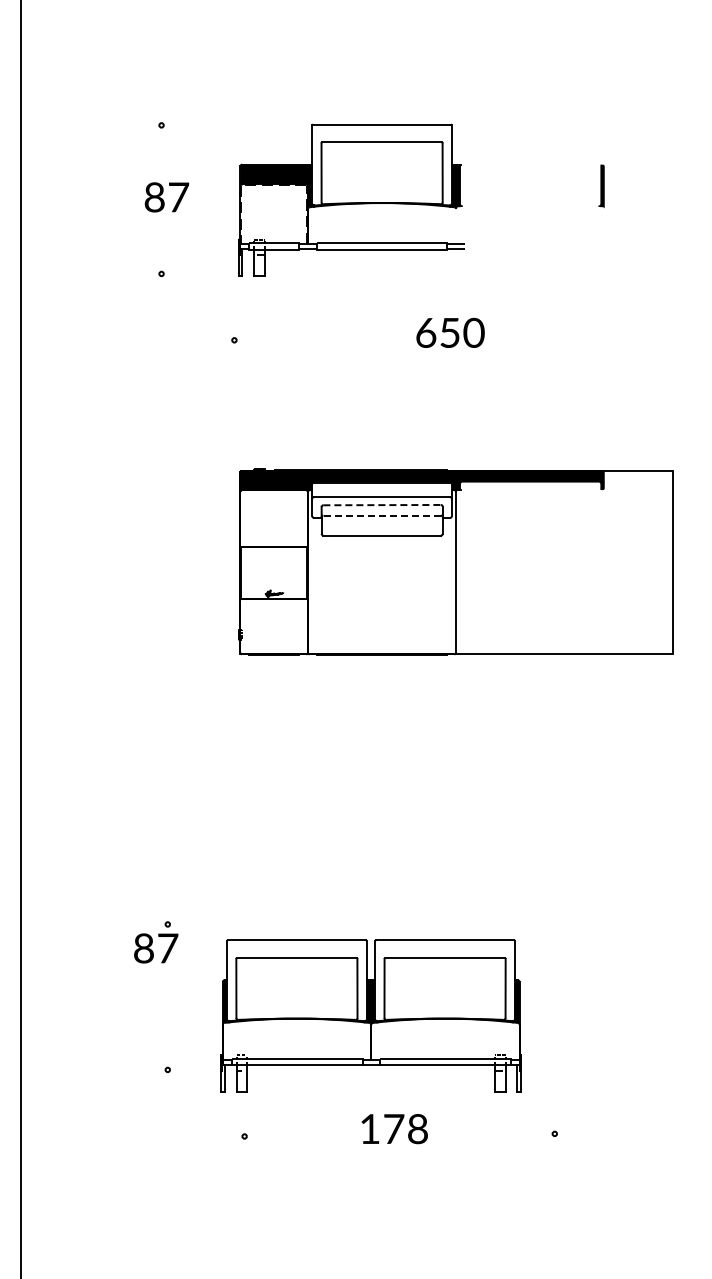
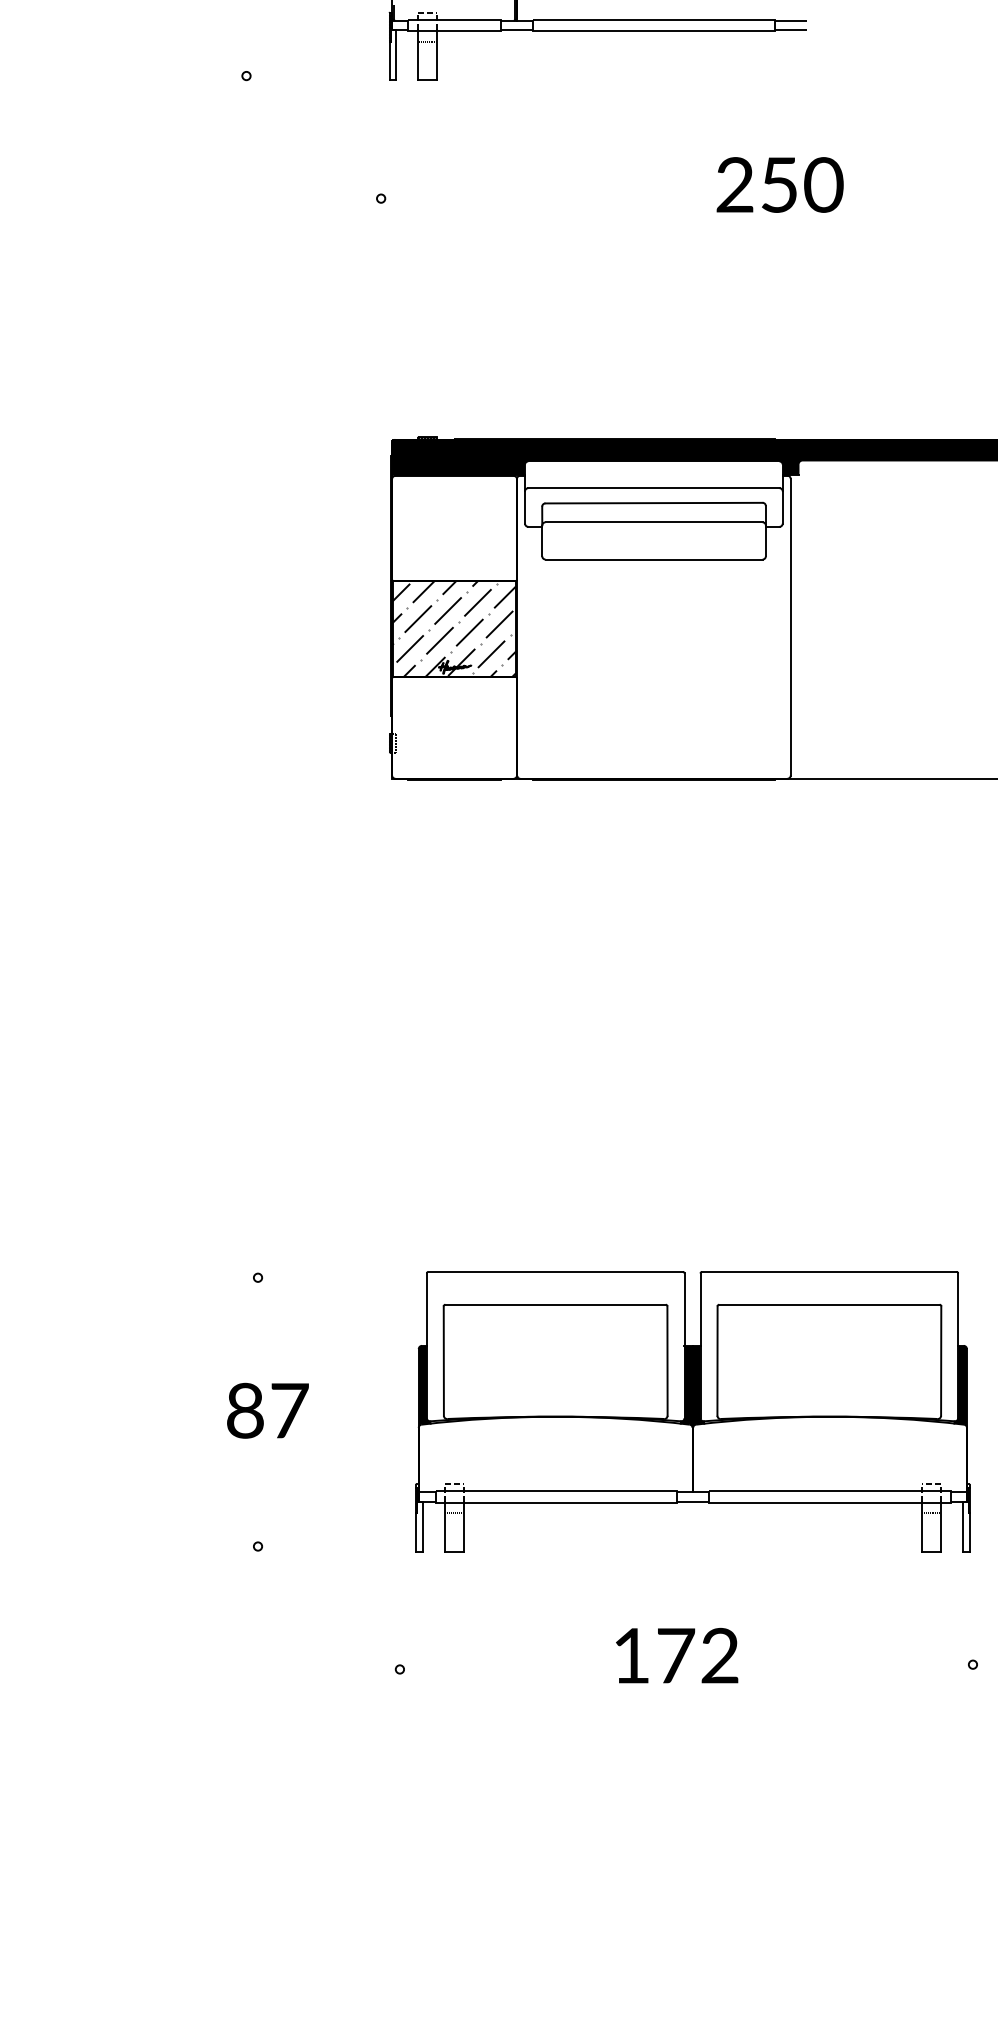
text: (426, 332) -> (735, 184), 650 -> 250
line: (382, 505) -> (654, 503), dashed -> solid
line: (382, 515) -> (654, 522), dashed -> solid
hatch: (273, 573) -> (453, 629), added
text: (156, 948) -> (268, 1410), moved
part: (370, 1015) -> (691, 1410), moved
text: (417, 1129) -> (719, 1656), 178 -> 172

